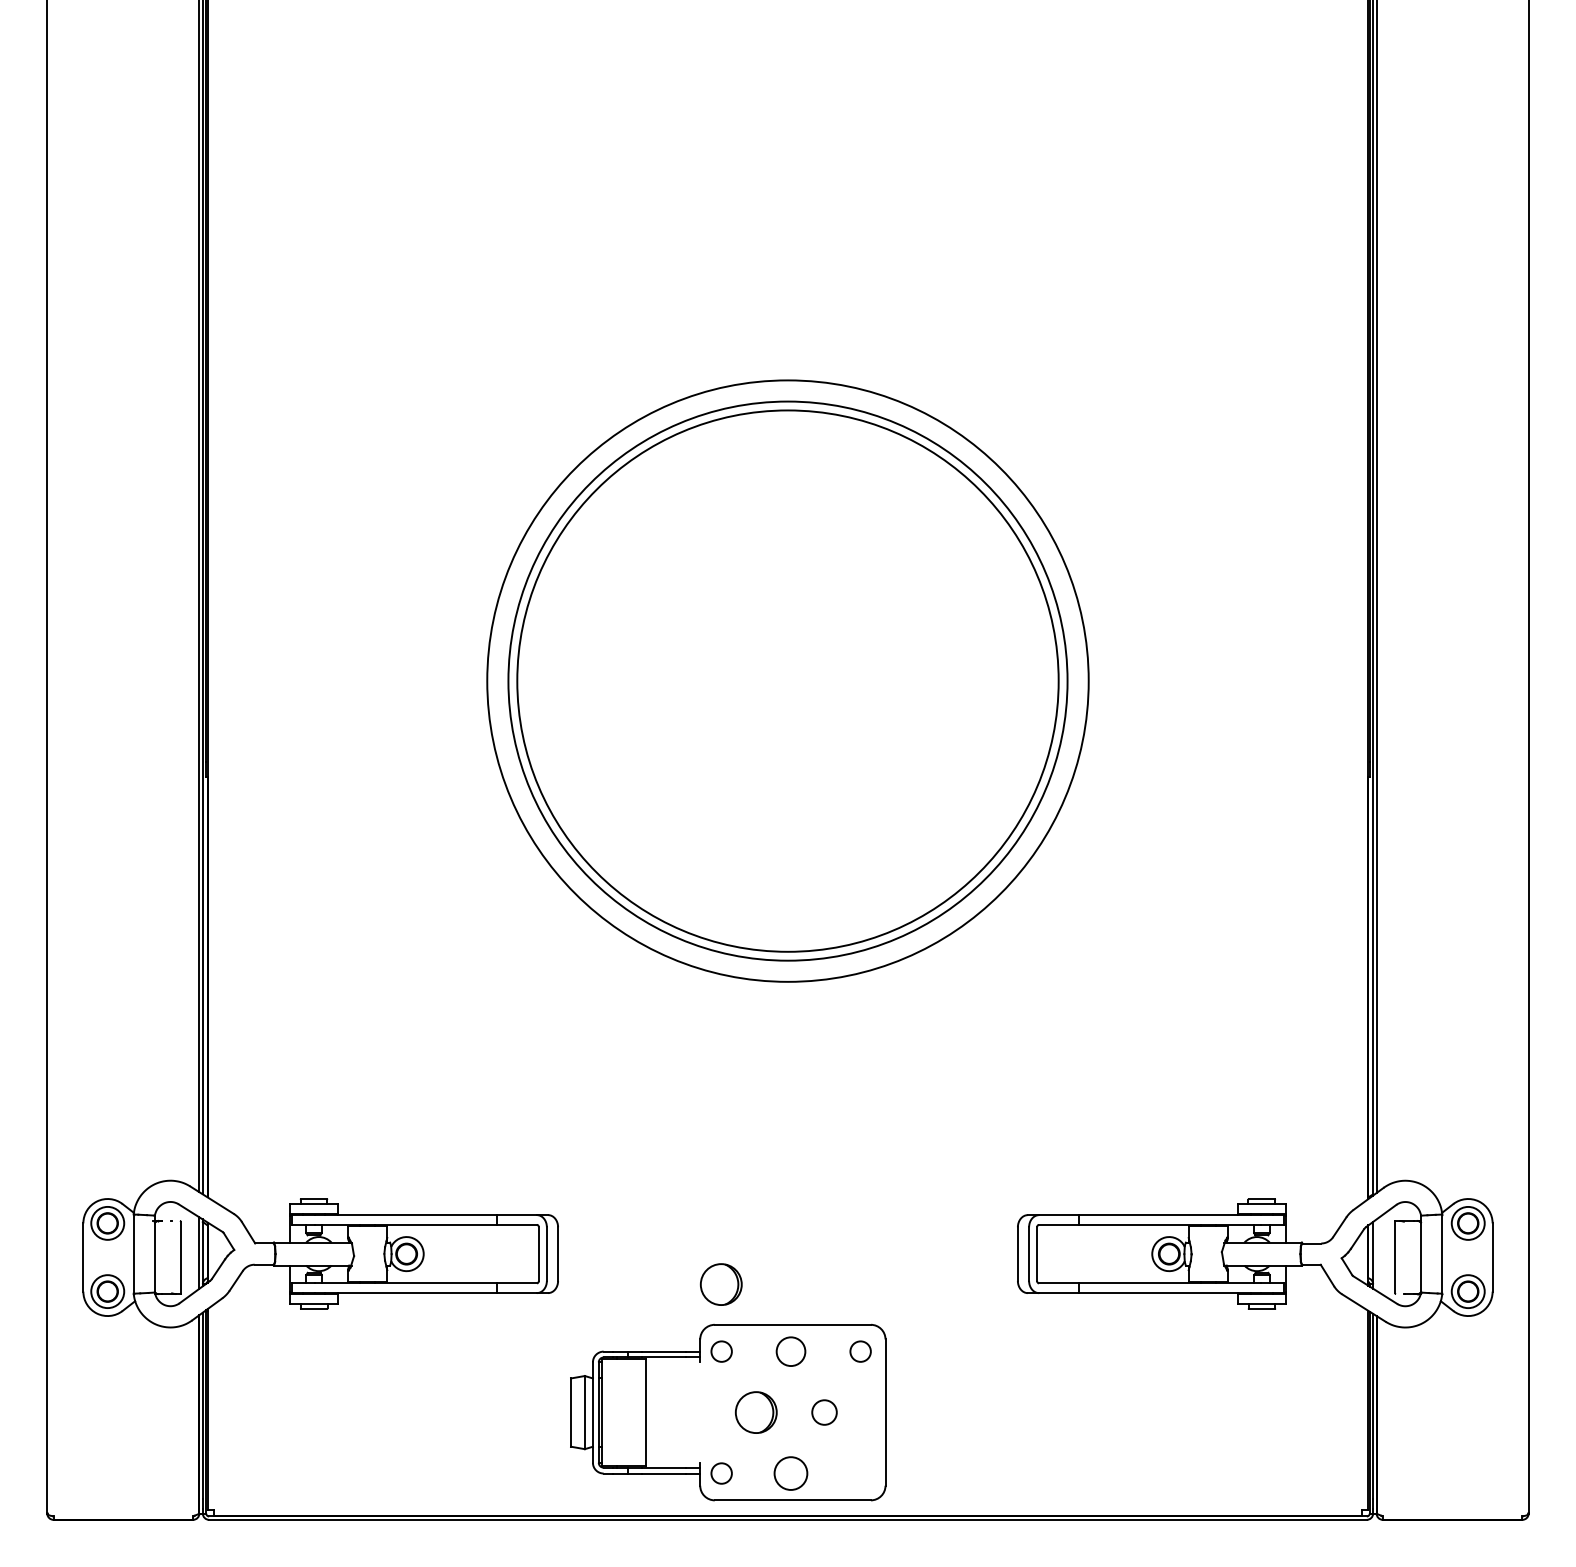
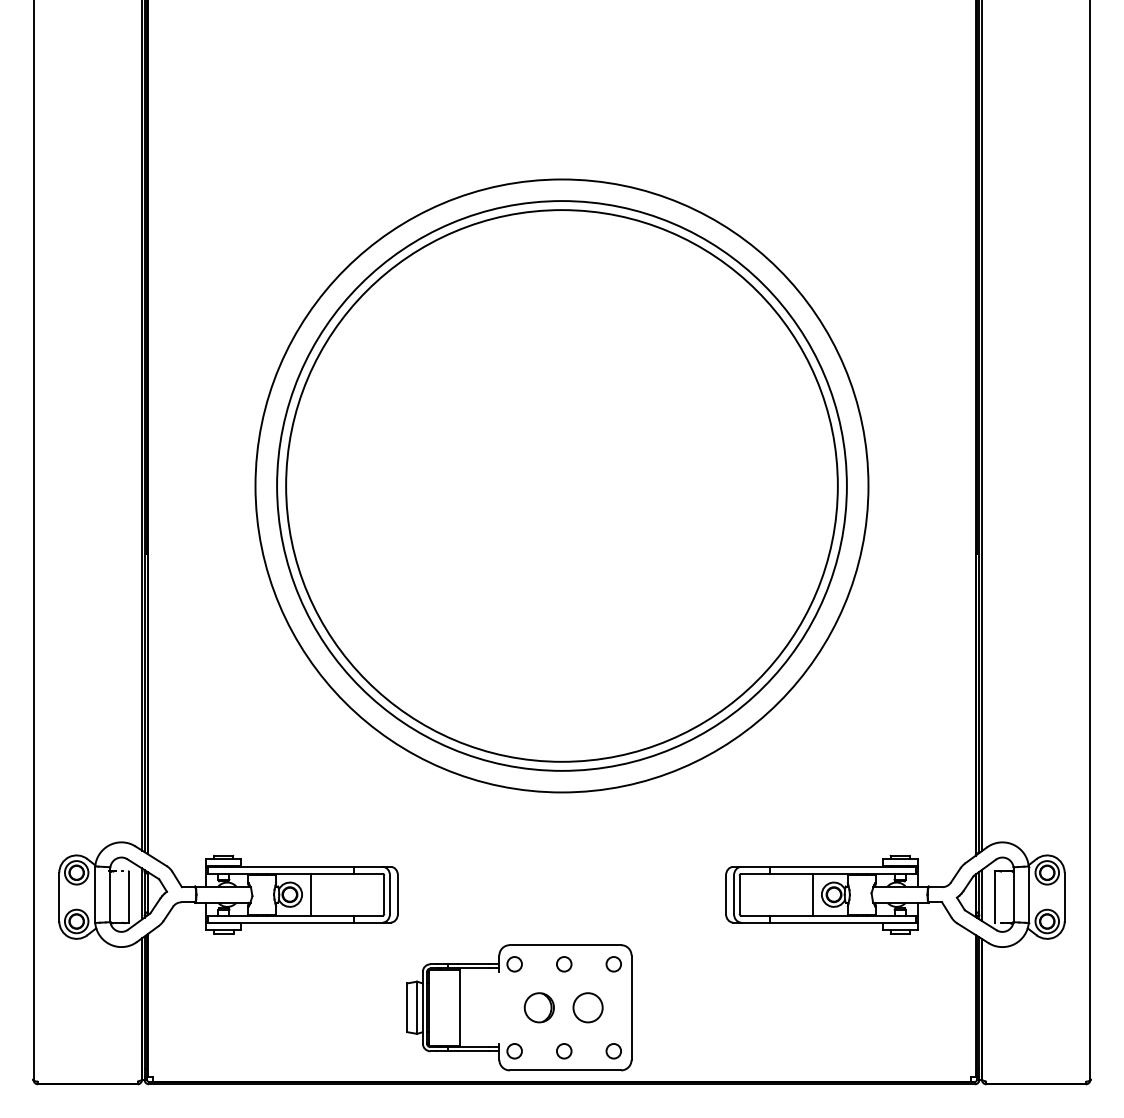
circle: (787, 680) -> (561, 485), size x1.43
circle: (787, 680) -> (561, 485), size x1.43
circle: (787, 680) -> (561, 485), size x1.43
line: (435, 1253) -> (310, 894), added
line: (1140, 1253) -> (813, 894), added
line: (1376, 1254) -> (981, 895), added
part: (720, 1284) -> (513, 916), removed
circle: (791, 1351) -> (564, 964), size x0.71
circle: (824, 1412) -> (588, 1007), size x1.67
circle: (791, 1473) -> (564, 1051), size x0.62
circle: (860, 1473) -> (613, 1051), added

